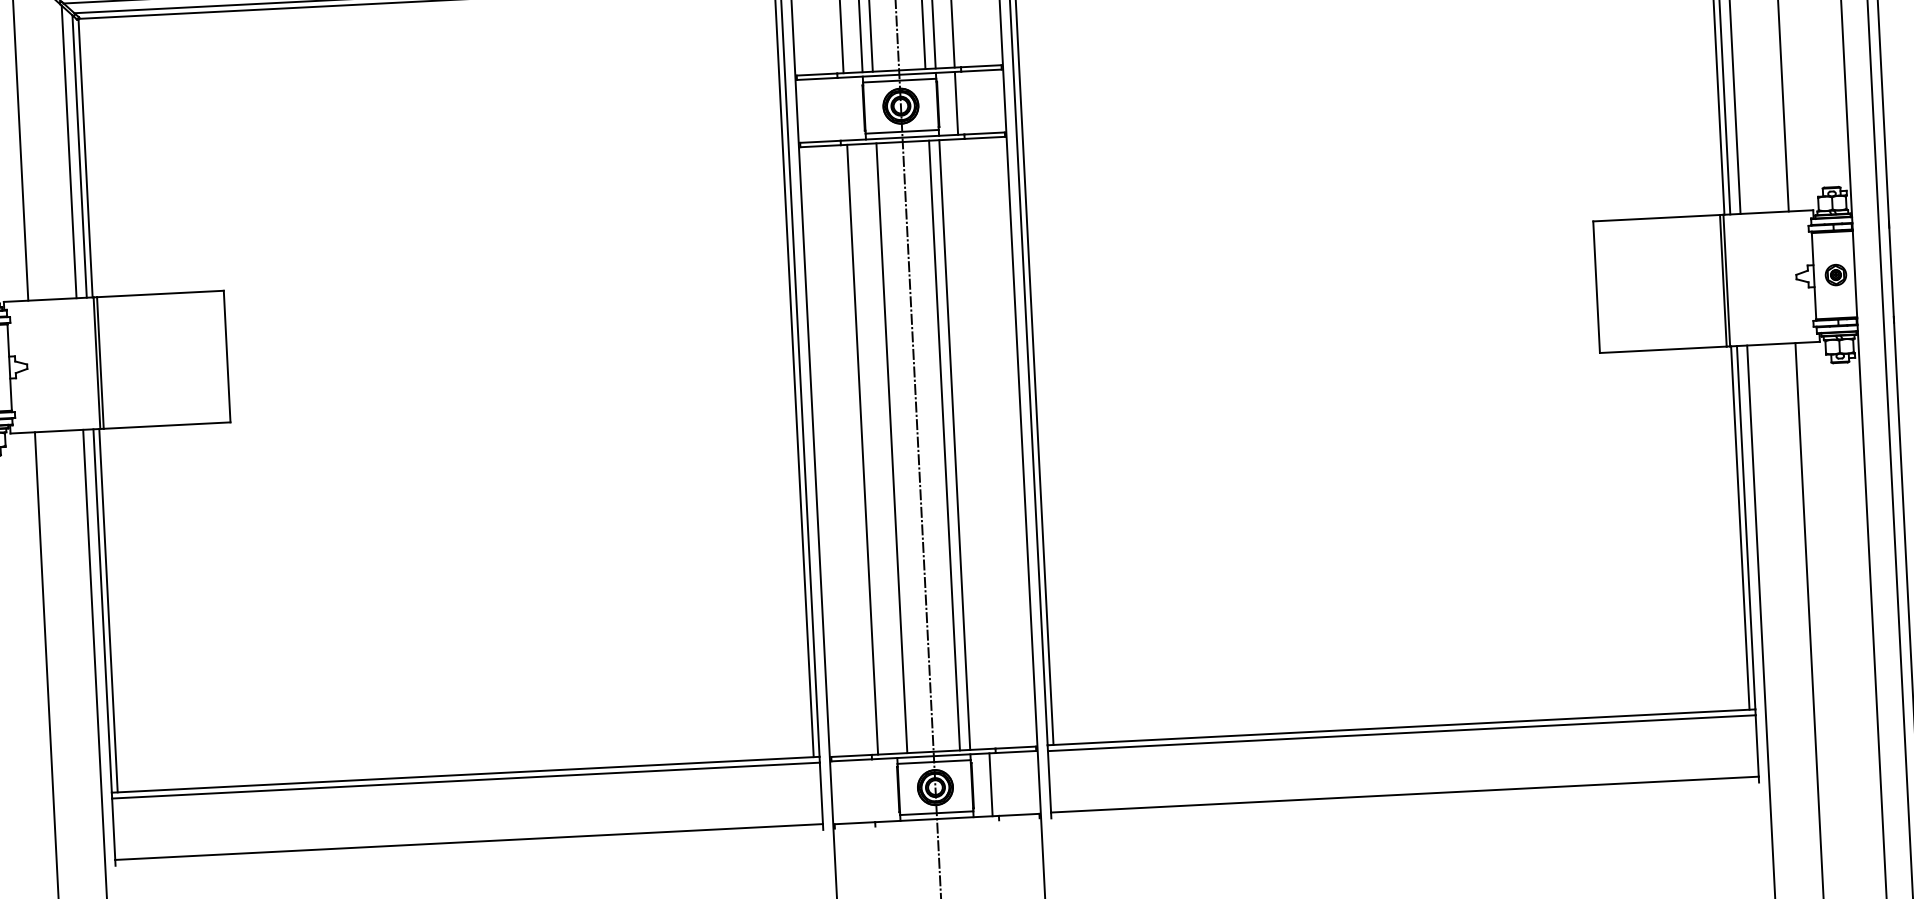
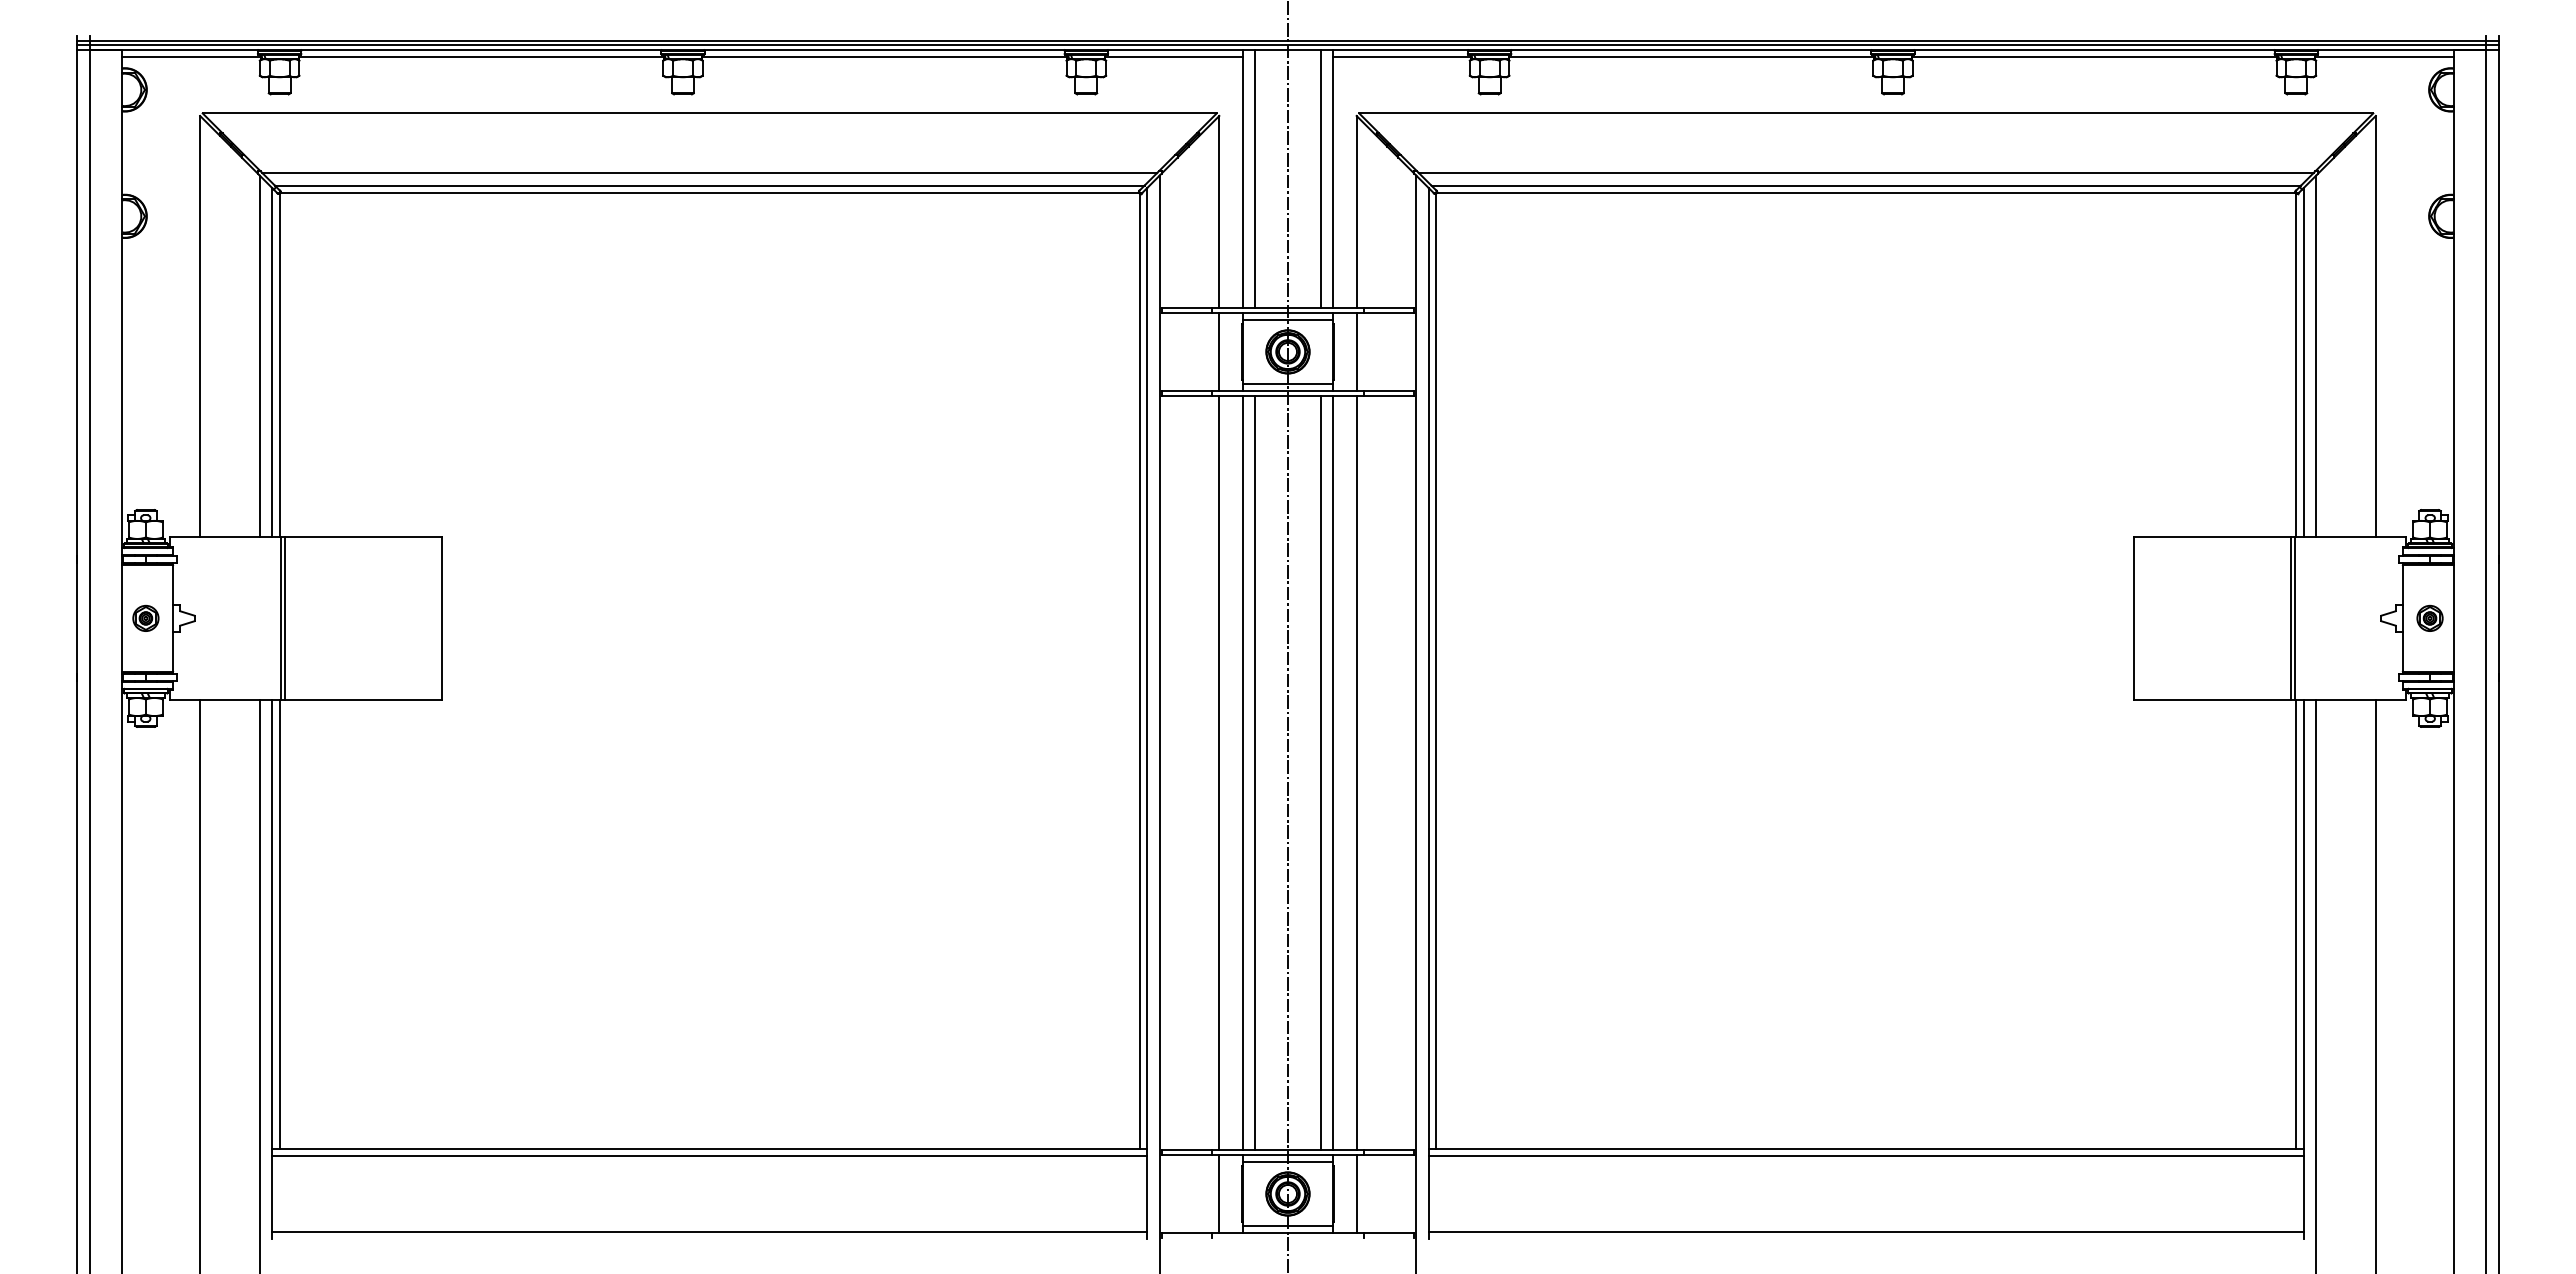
line: (845, 108) -> (1219, 351), added
line: (973, 443) -> (1356, 772), added
line: (881, 448) -> (1242, 772), added
line: (880, 789) -> (1219, 1193), added

